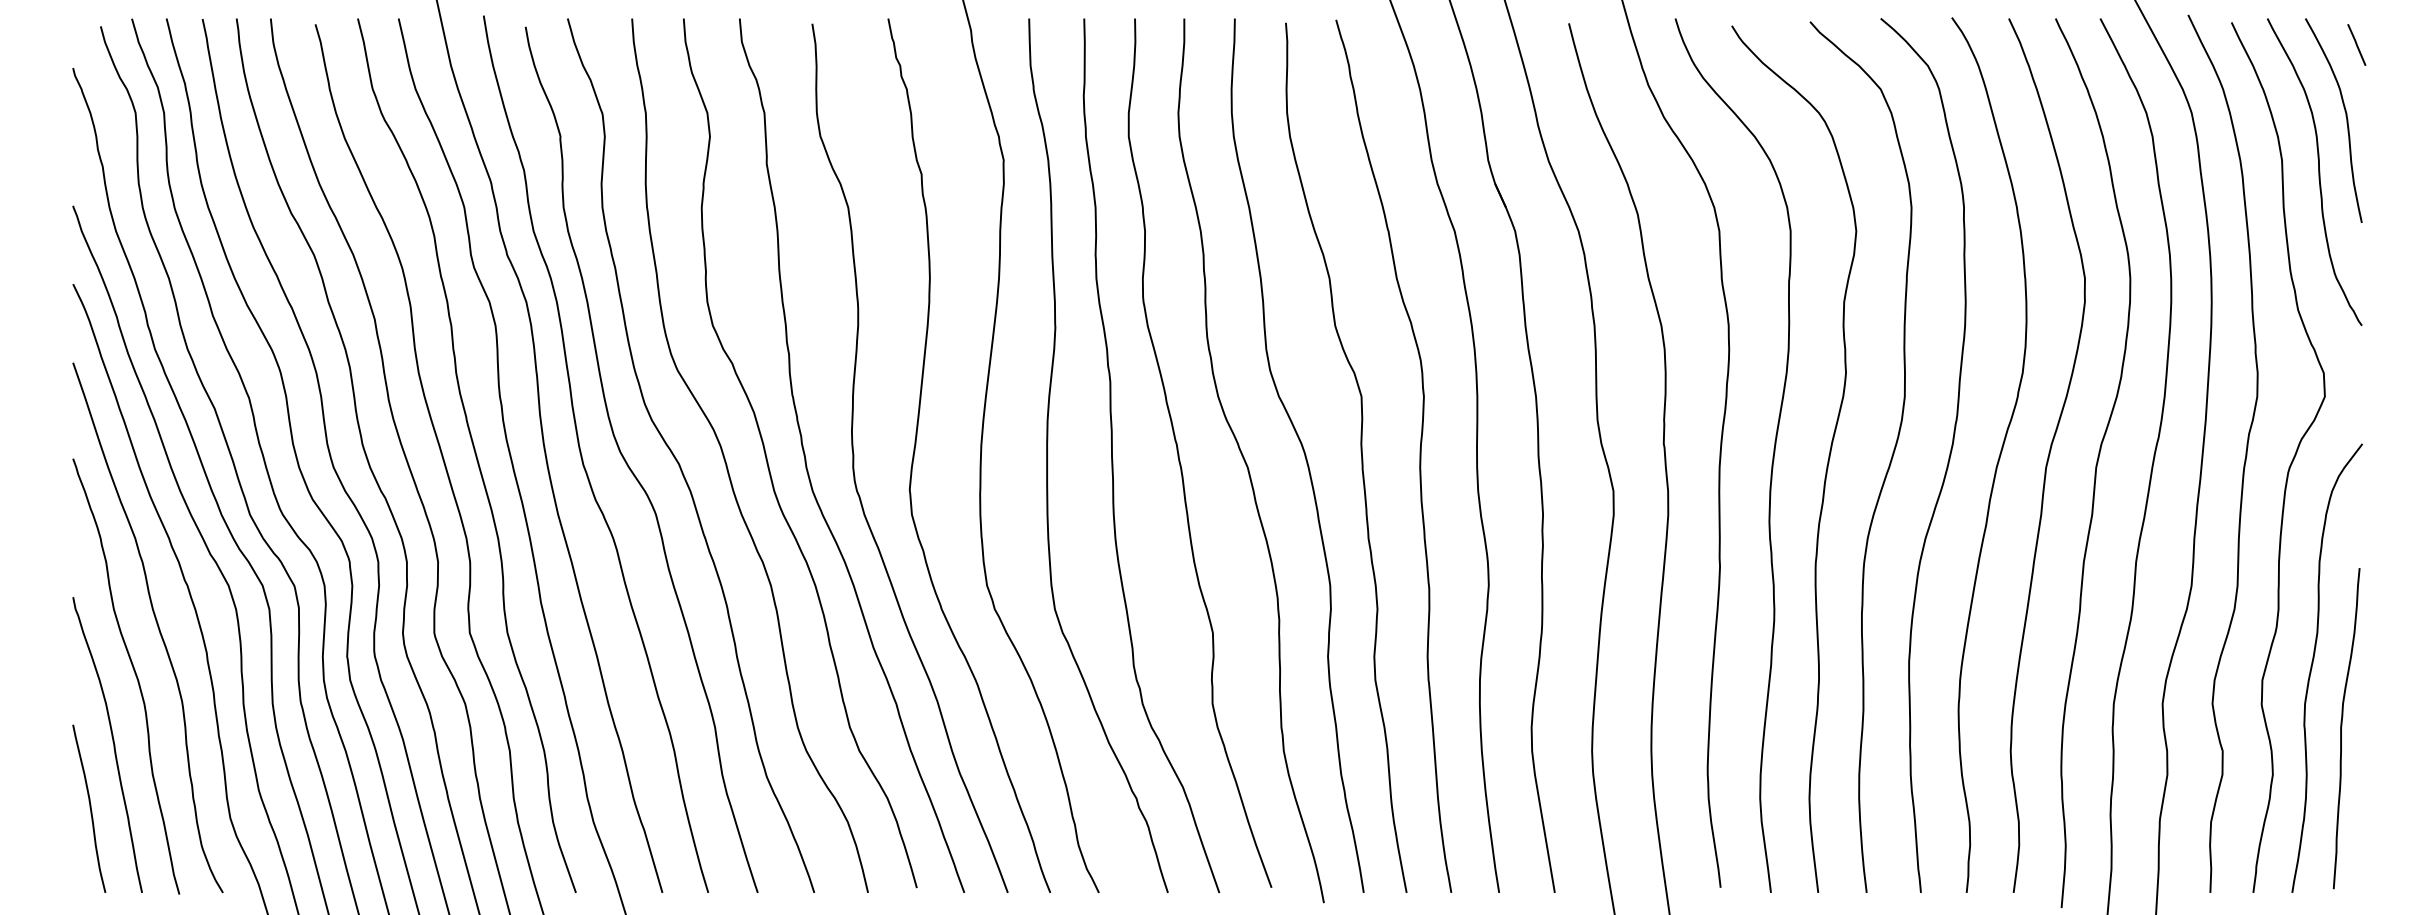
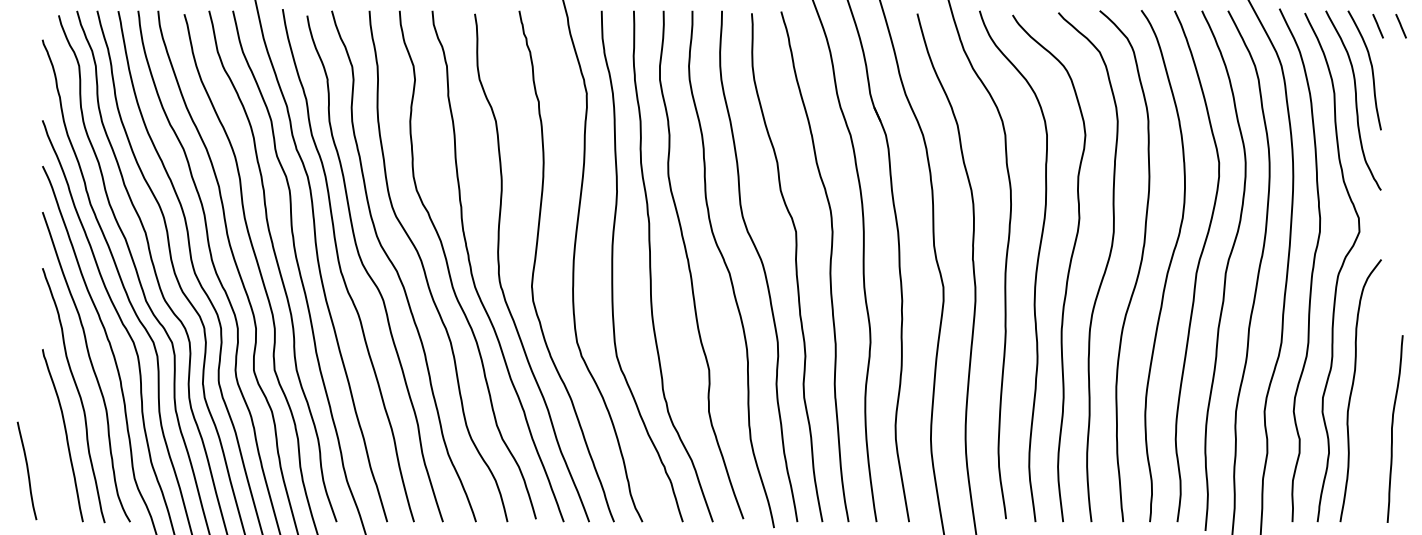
line: (2395, 45) -> (1400, 26), added
curve: (2342, 727) -> (1392, 428), moved
curve: (88, 806) -> (26, 469), moved

